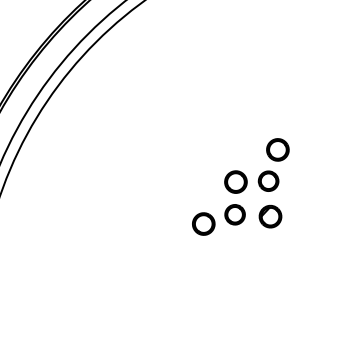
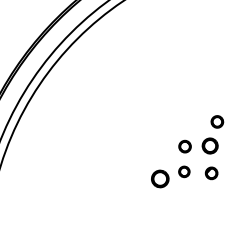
part: (277, 149) -> (217, 121), size x0.7
part: (235, 181) -> (184, 146), size x0.7
part: (234, 214) -> (183, 171), size x0.7
part: (270, 216) -> (211, 173), size x0.7

